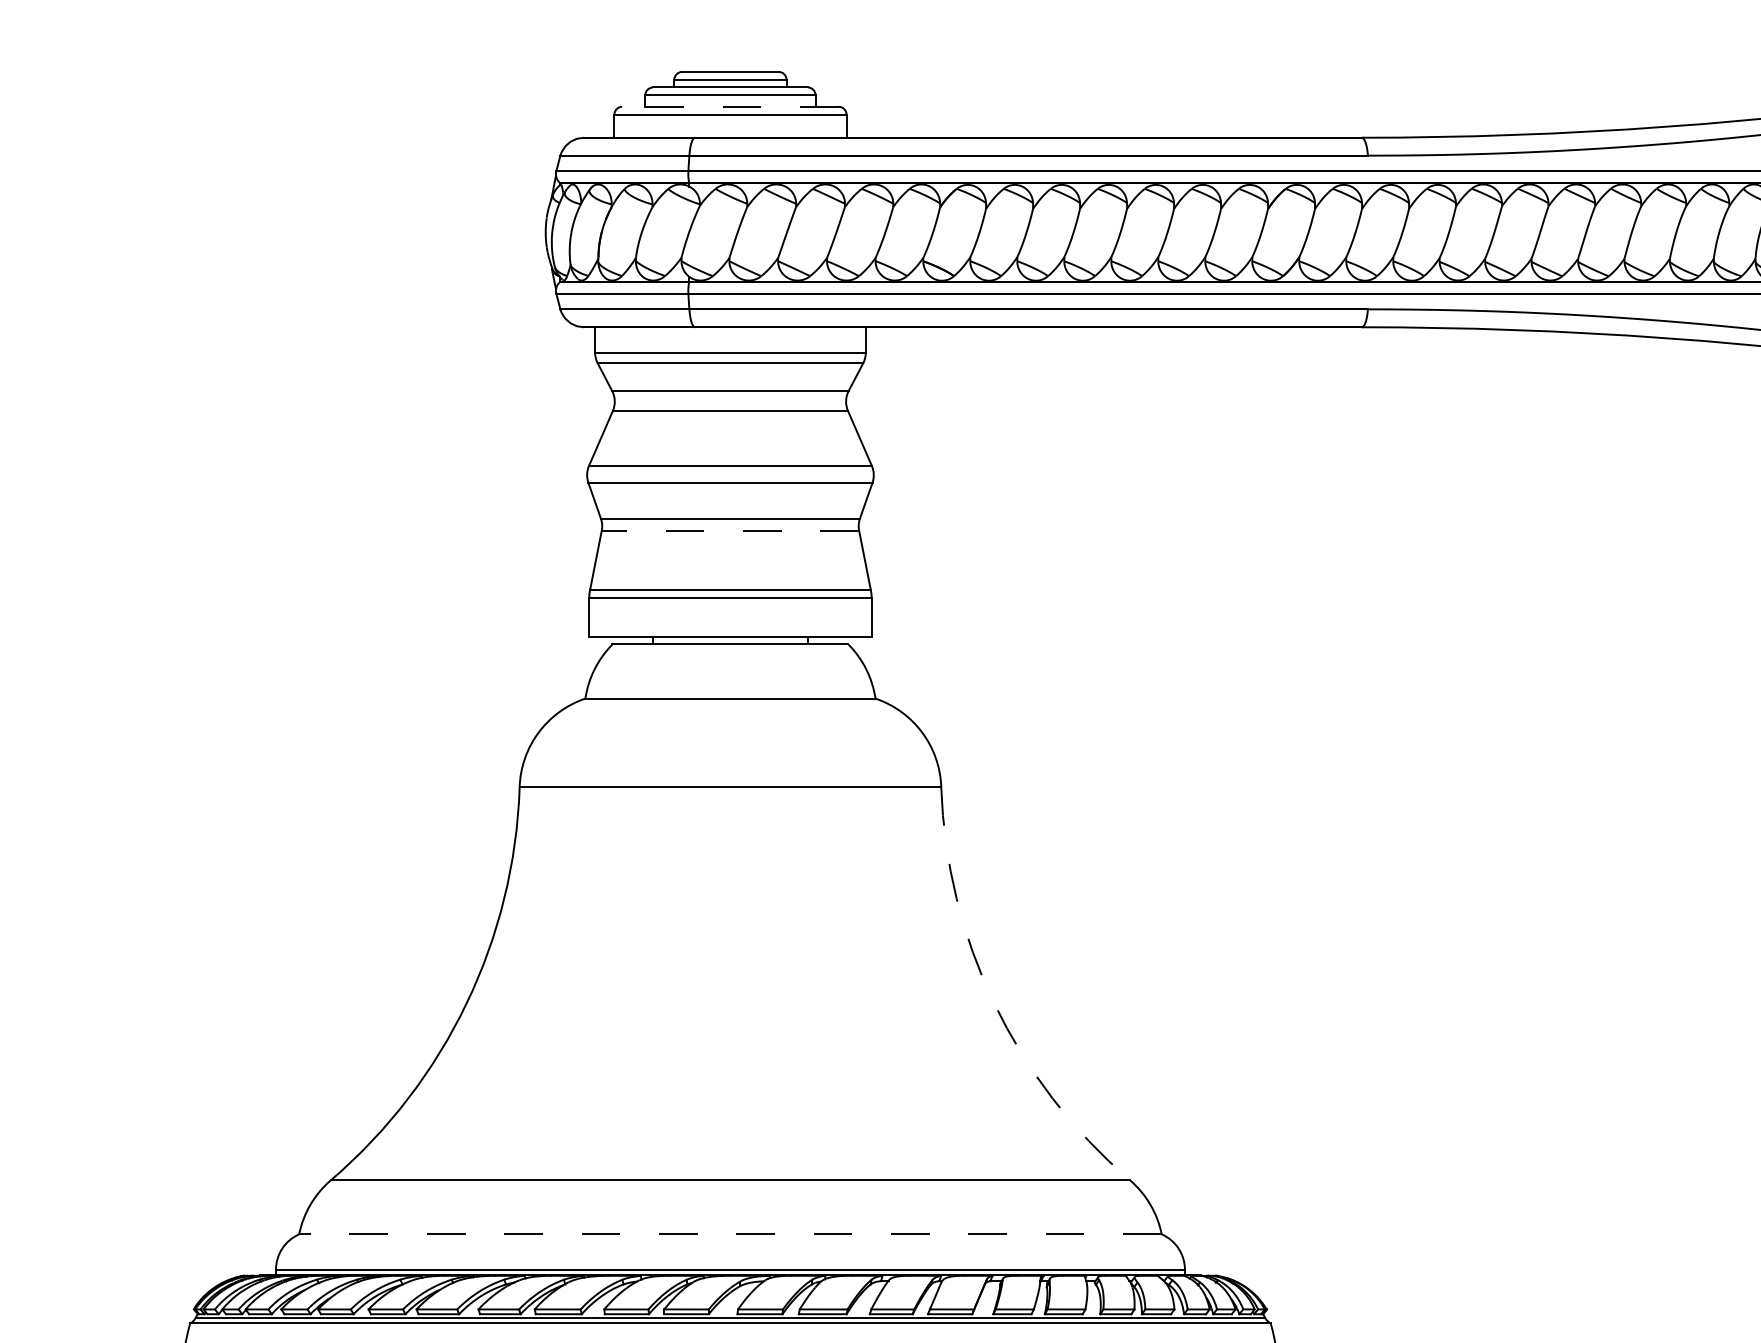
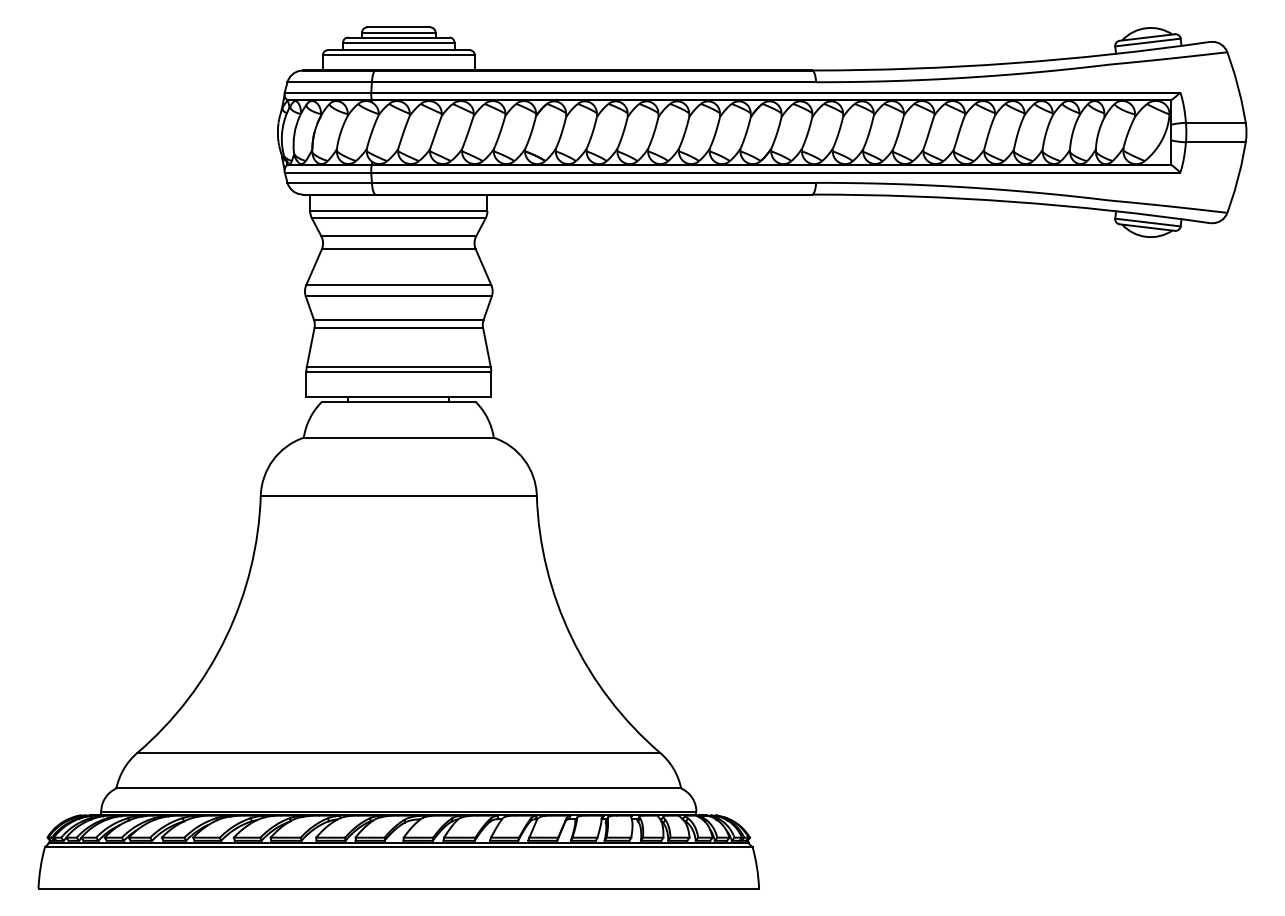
line: (729, 107) -> (398, 50), dashed -> solid
line: (729, 530) -> (398, 327), dashed -> solid
arc: (994, 1003) -> (571, 637), dashed -> solid
line: (729, 1234) -> (398, 788), dashed -> solid

